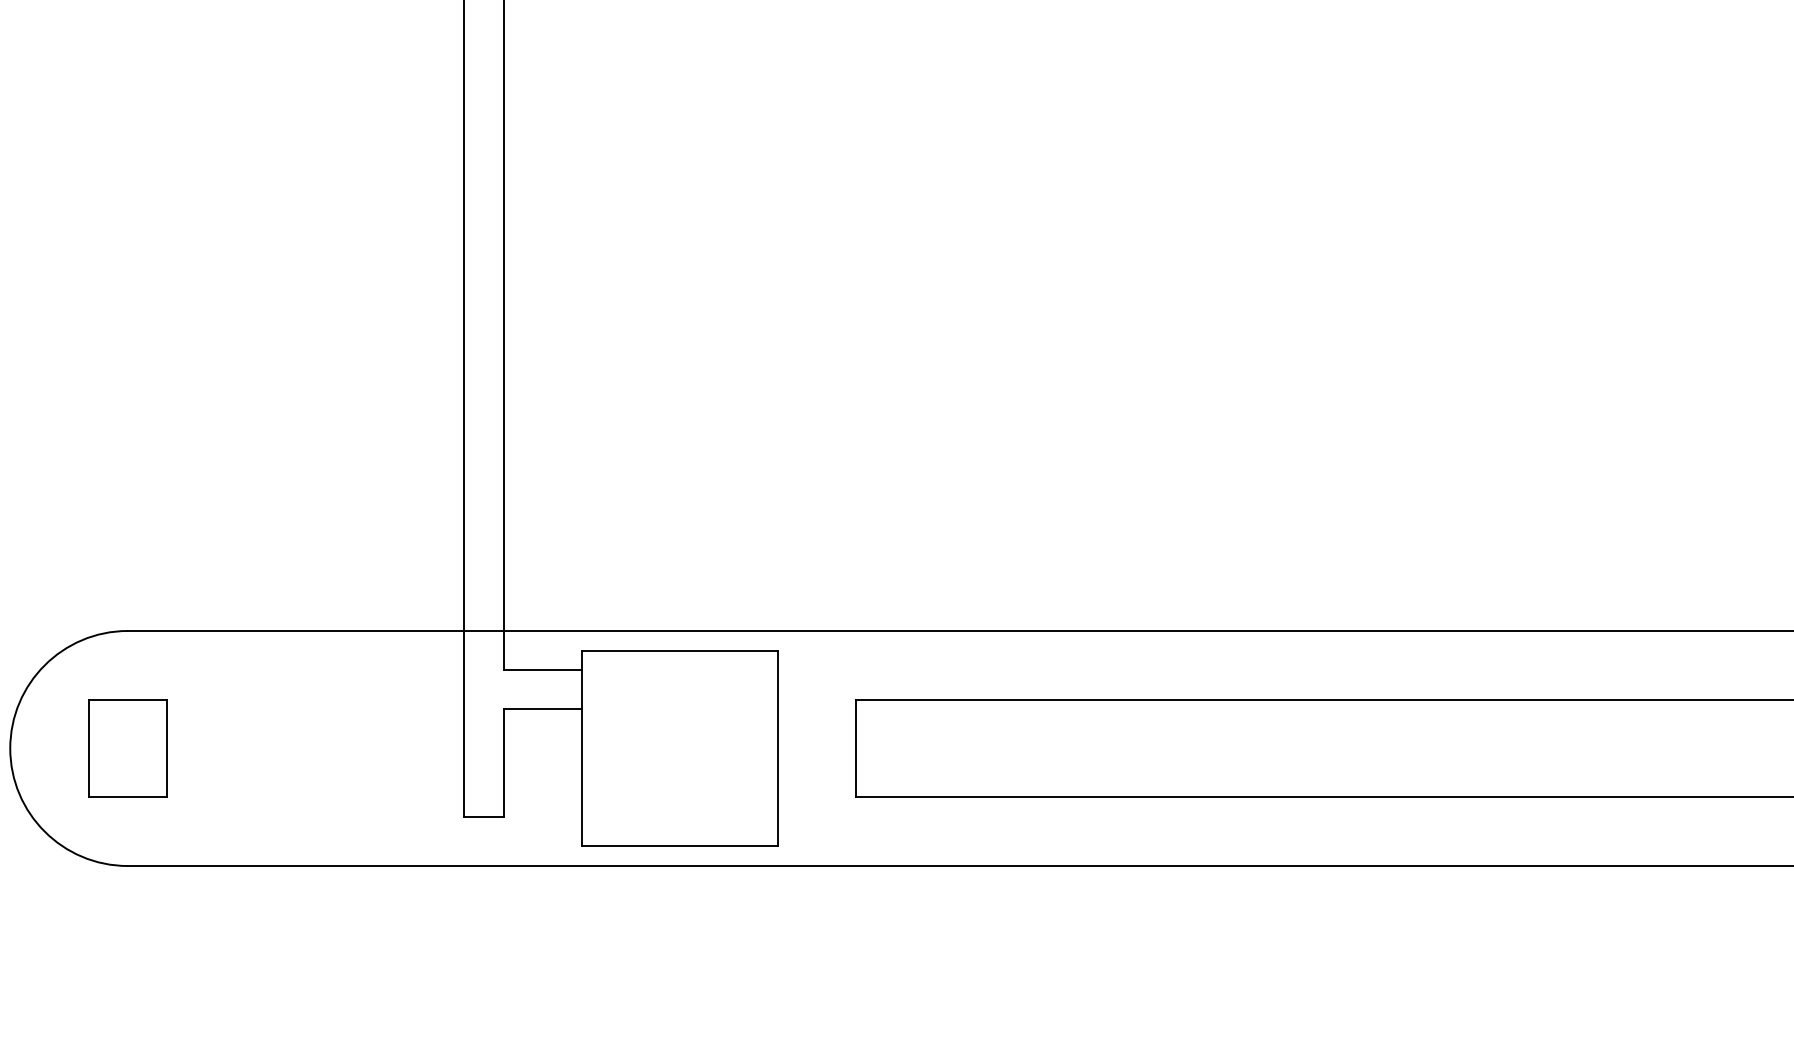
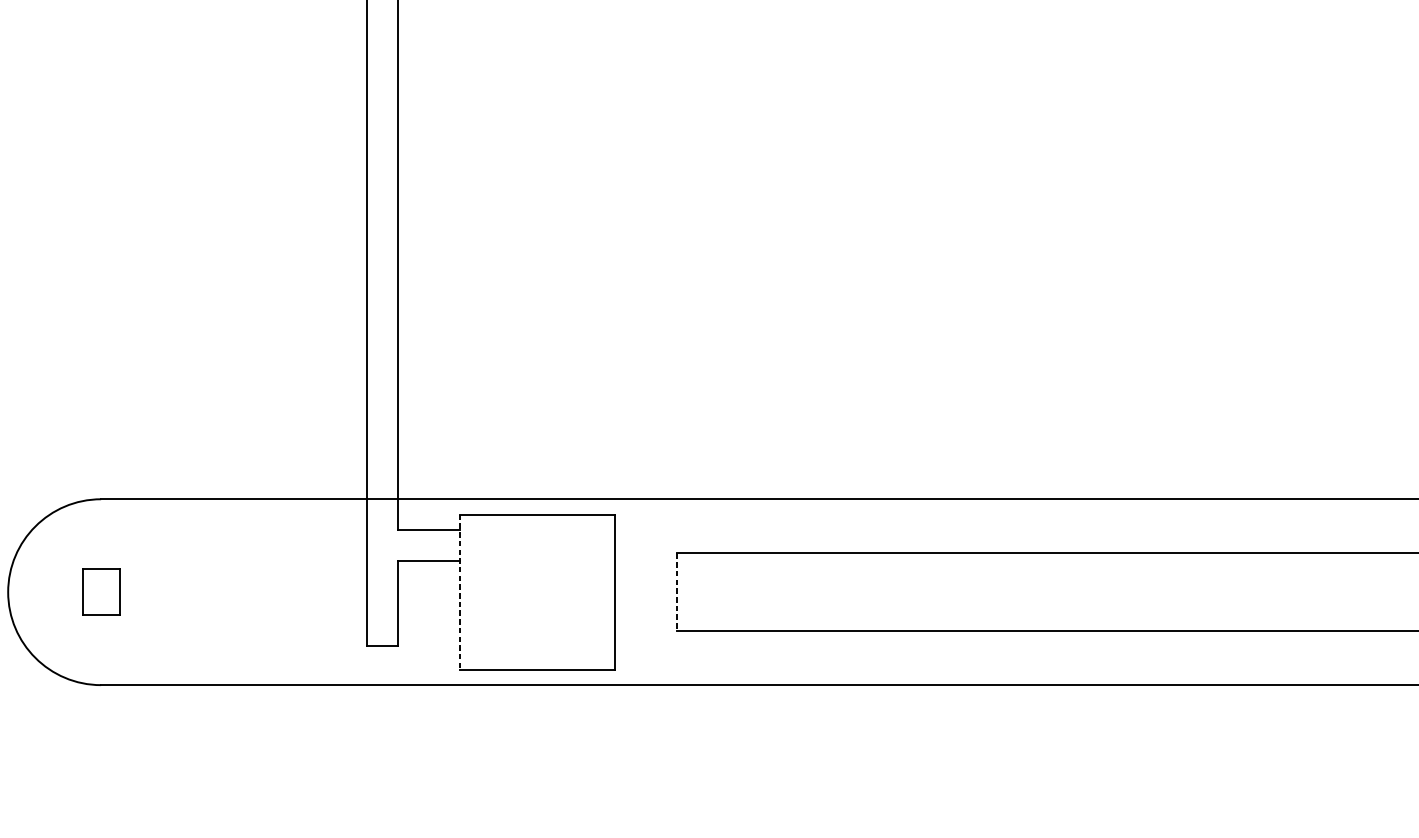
part: (127, 748) -> (100, 592), size x0.6
line: (581, 748) -> (459, 592), solid -> dashed
line: (855, 748) -> (676, 592), solid -> dashed

